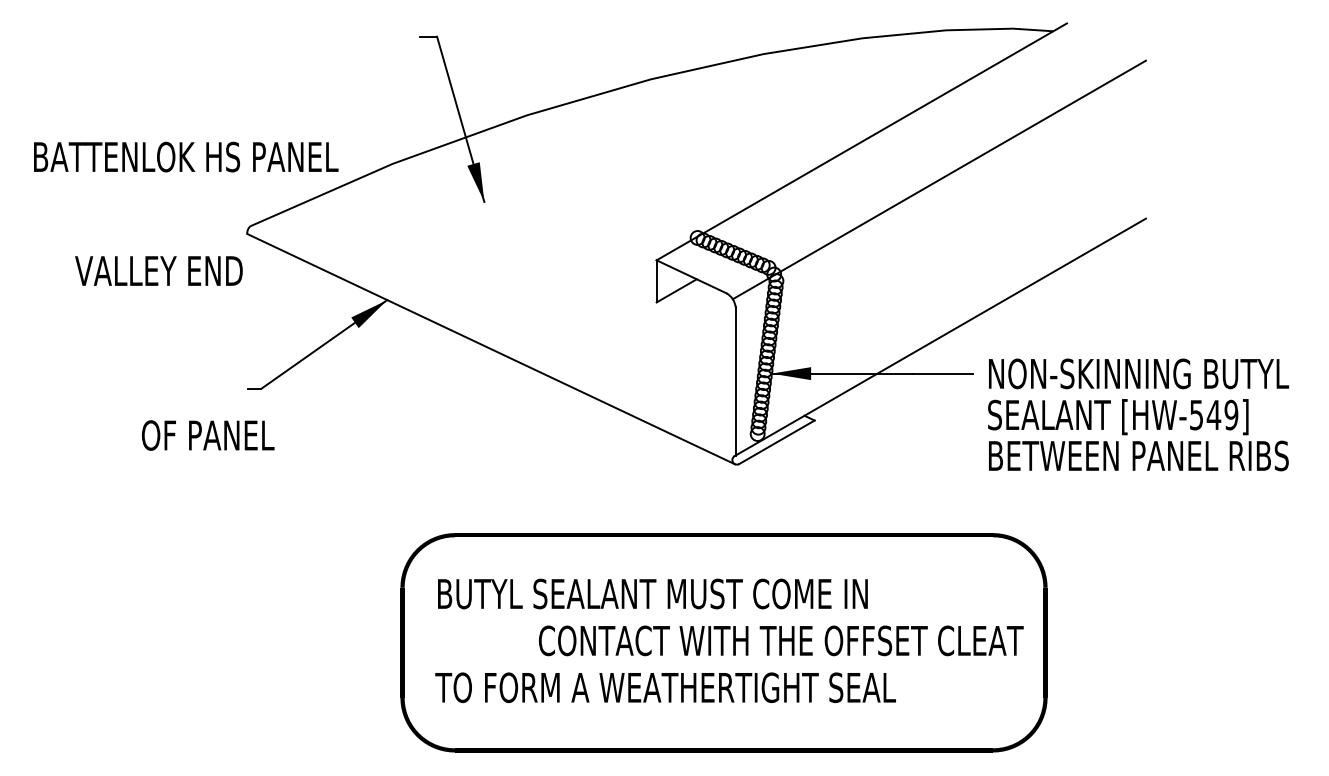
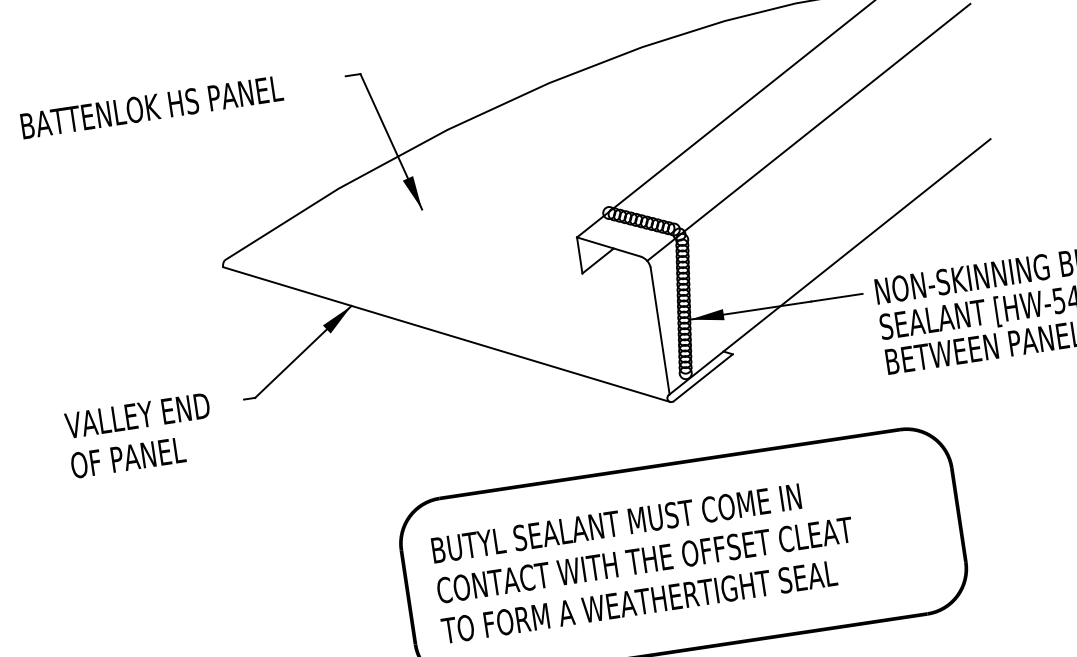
text: (186, 156) -> (152, 106), moved
text: (158, 270) -> (137, 415), moved
text: (208, 435) -> (128, 457), moved
text: (781, 640) -> (645, 559), moved

